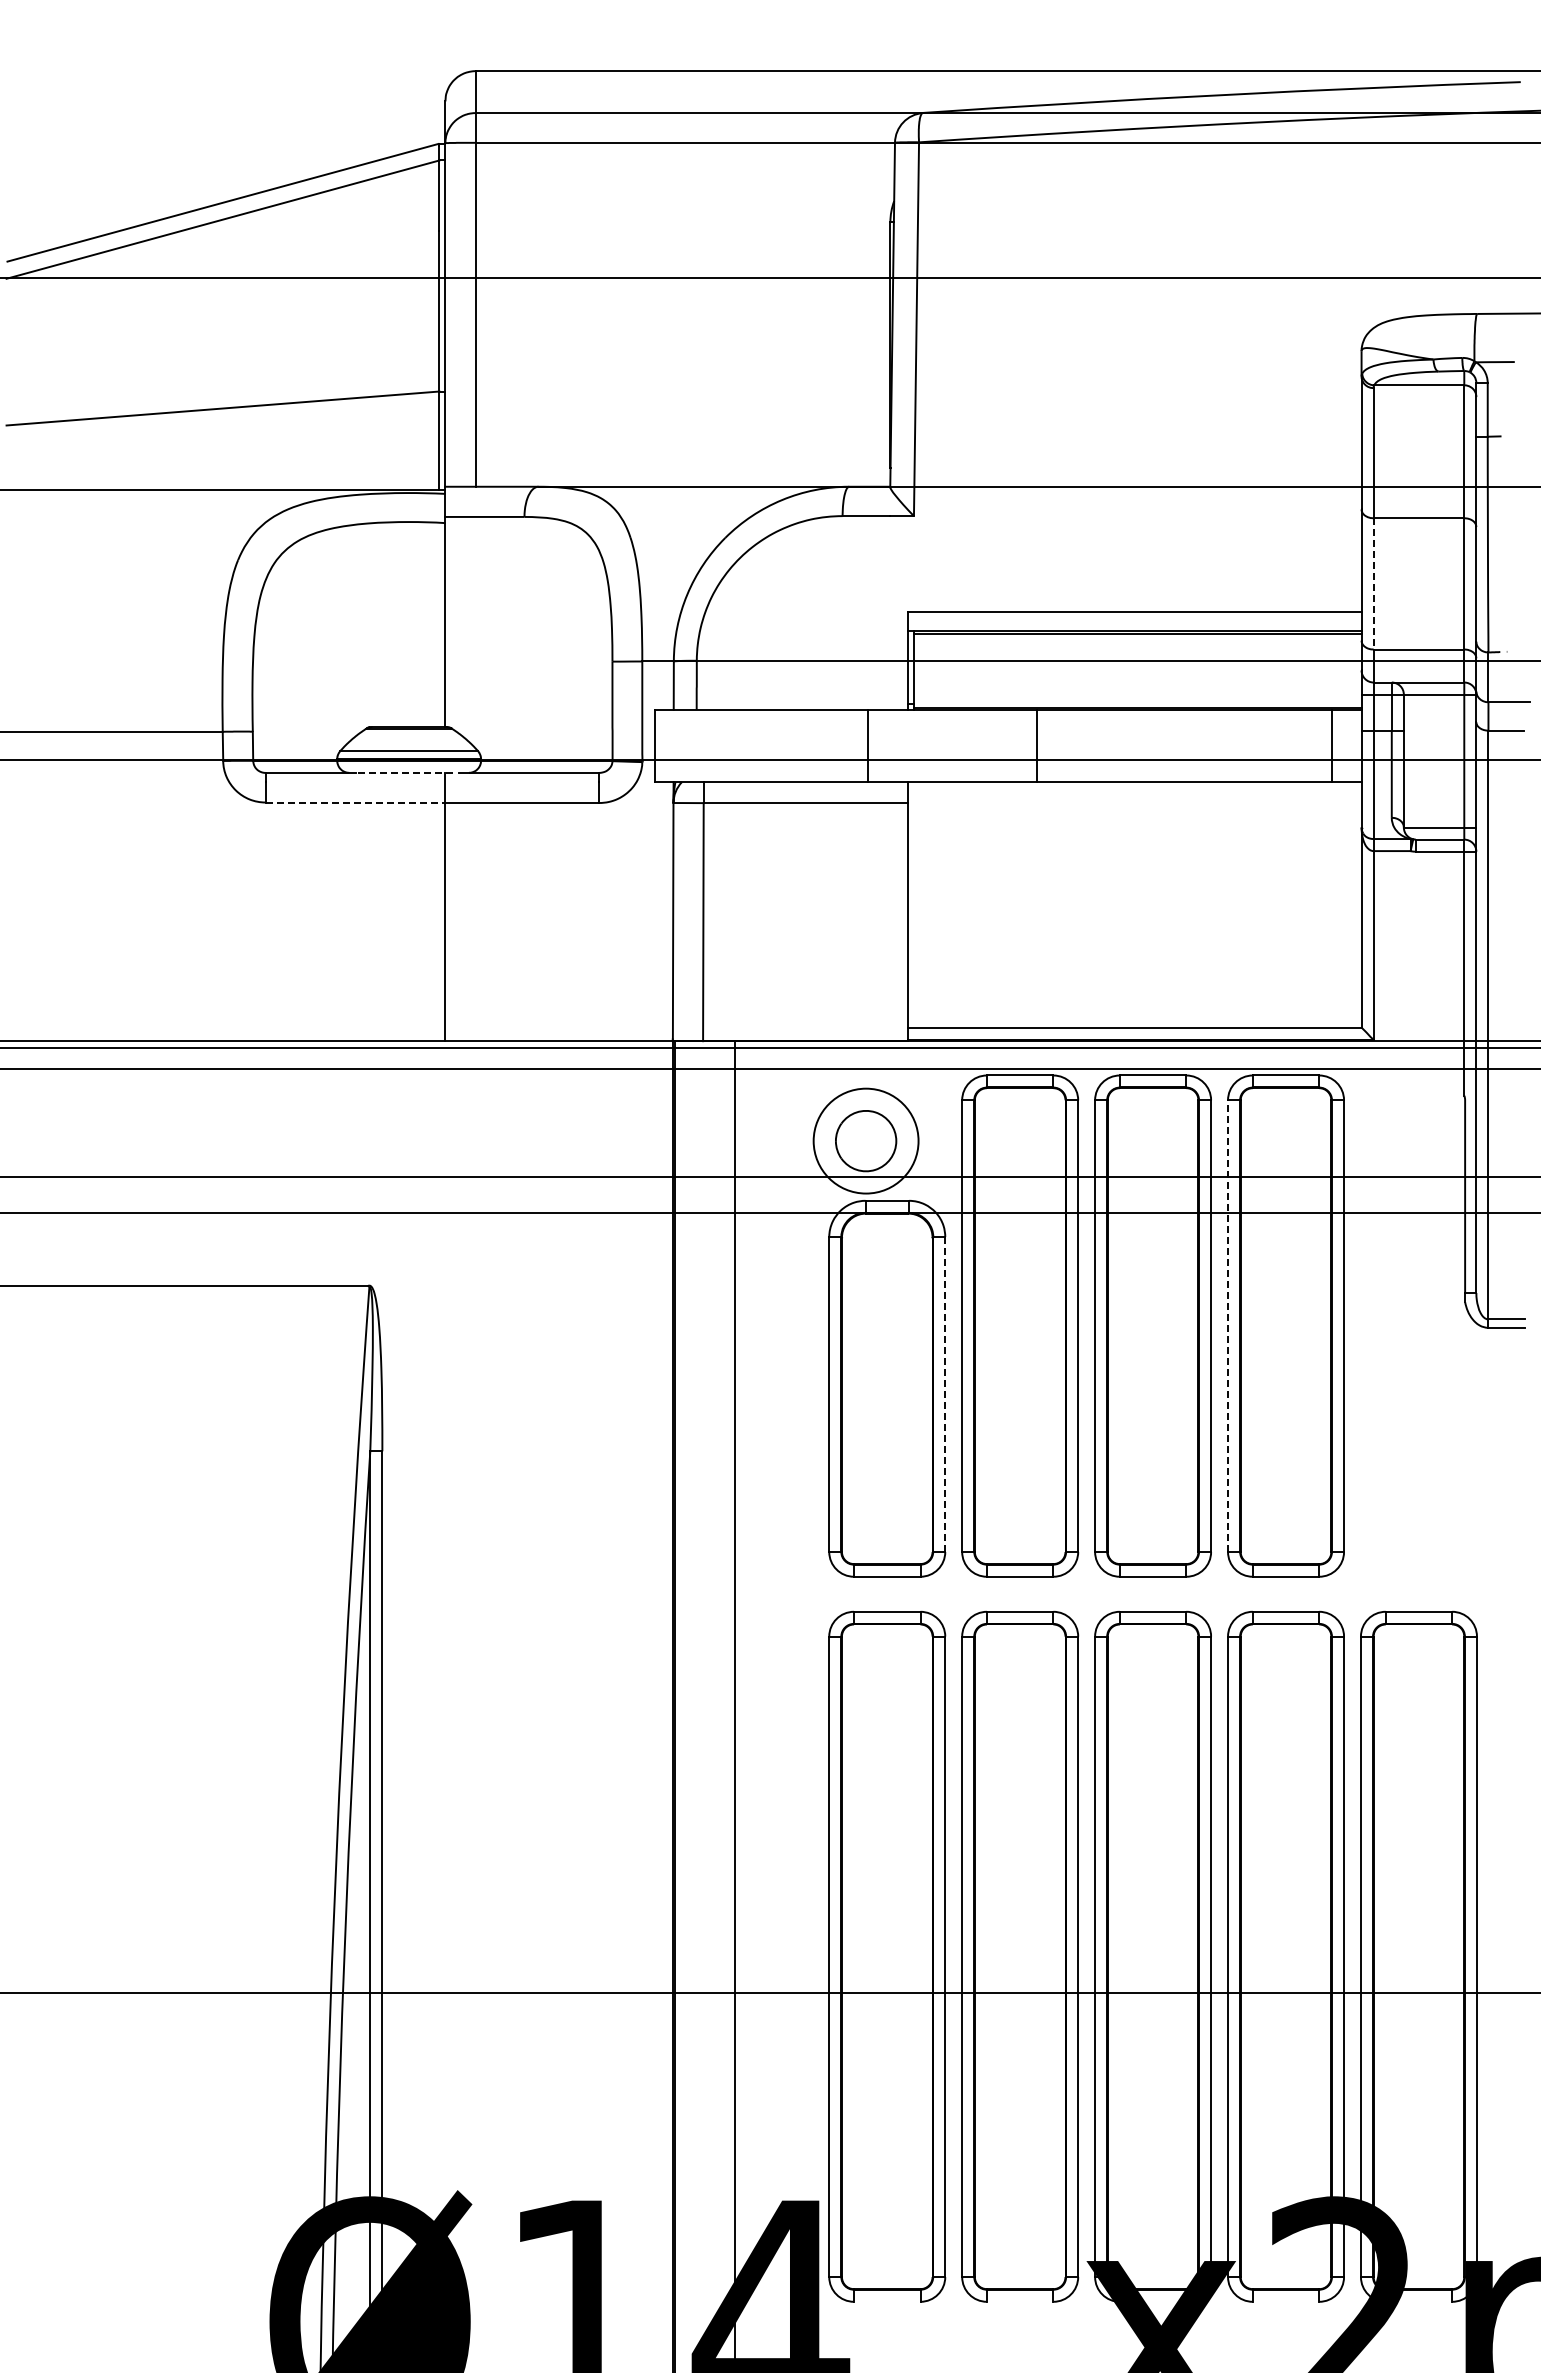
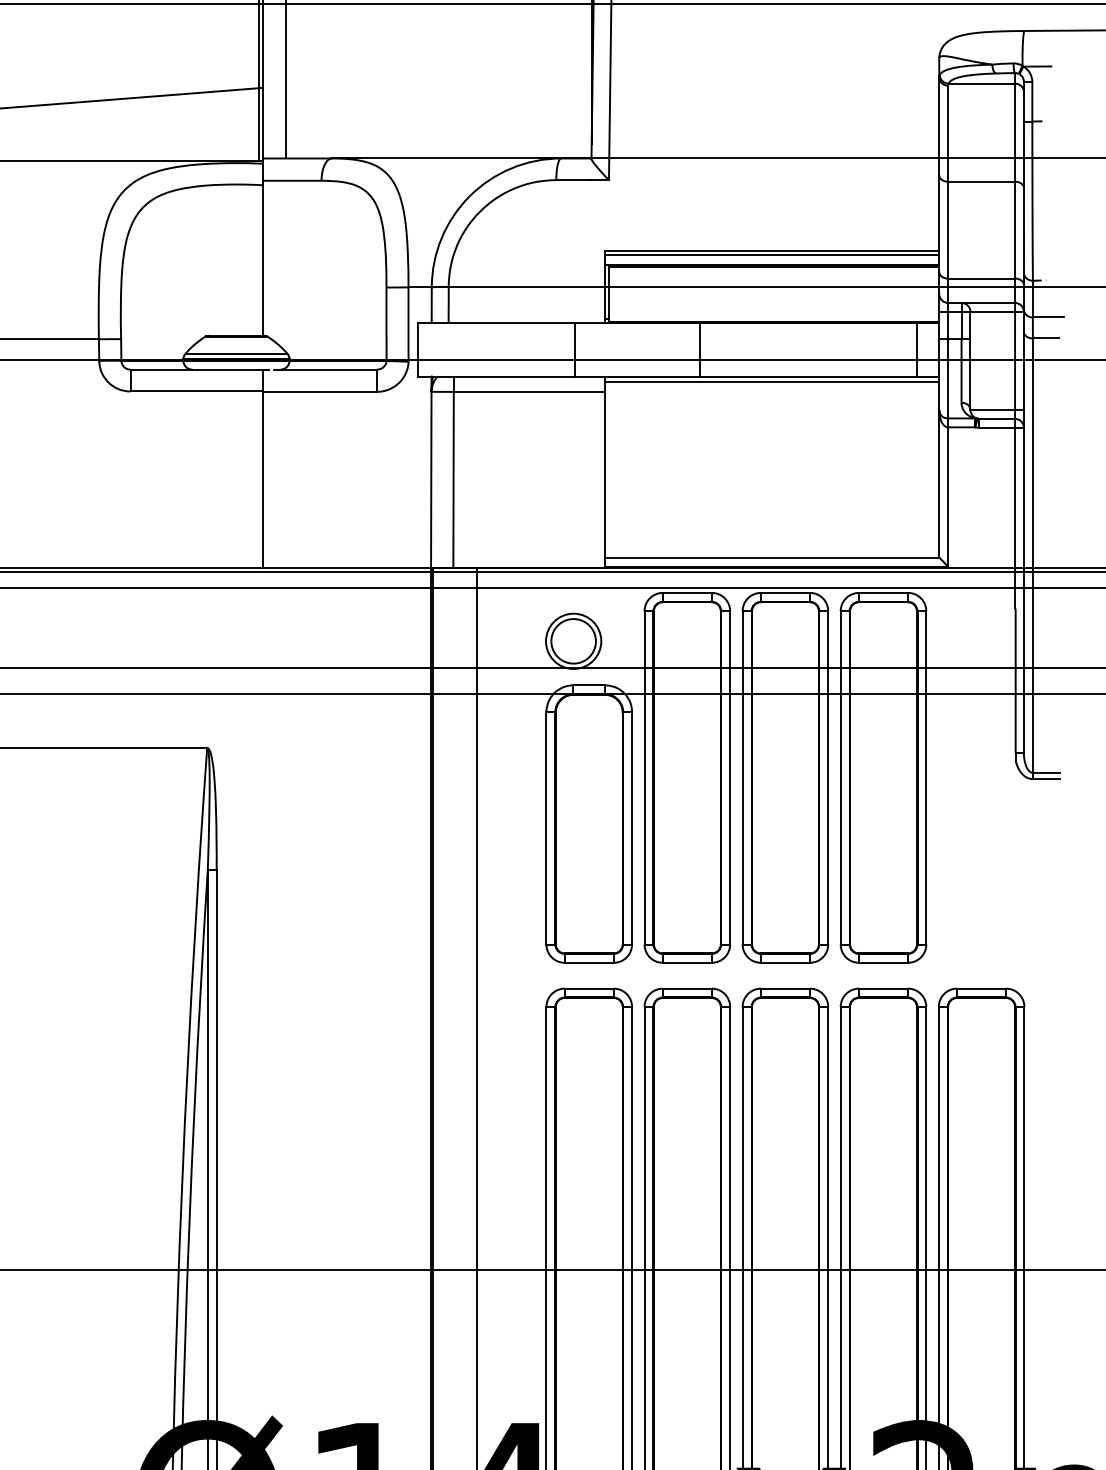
line: (1373, 583) -> (948, 229), dashed -> solid
line: (1134, 617) -> (771, 254), added
line: (405, 772) -> (233, 369), dashed -> solid
line: (1134, 789) -> (771, 381), added
line: (355, 802) -> (196, 391), dashed -> solid
circle: (865, 1140) -> (573, 640), size x0.71
line: (1228, 1326) -> (841, 778), dashed -> solid
line: (945, 1395) -> (632, 829), dashed -> solid

